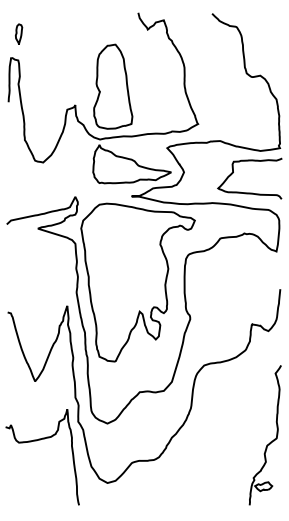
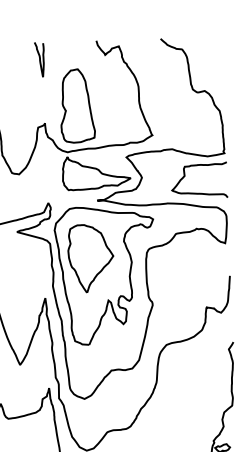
curve: (72, 31) -> (39, 59), added
part: (121, 261) -> (90, 257), added

